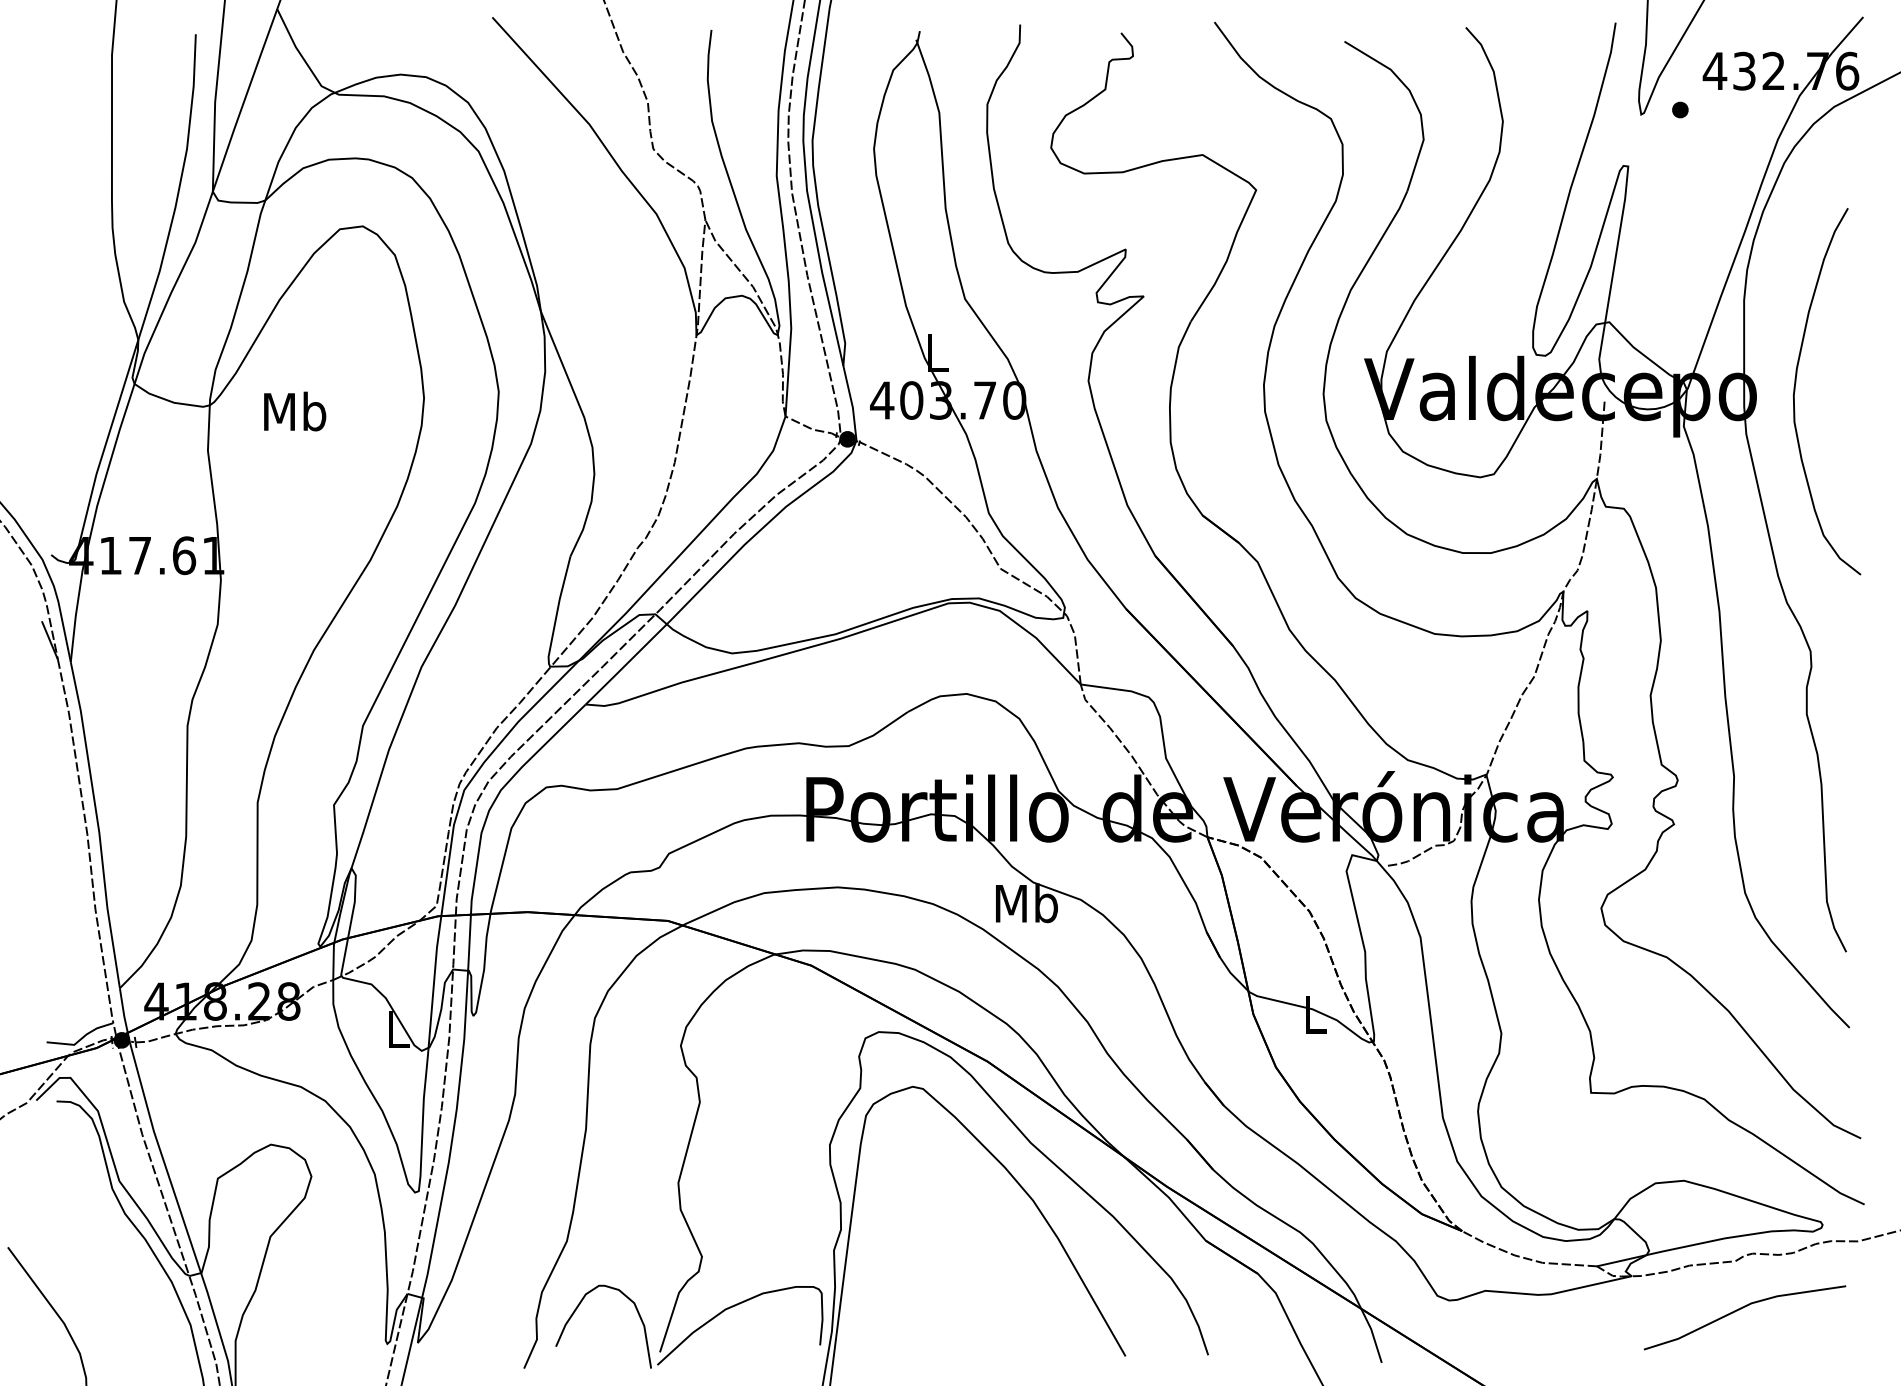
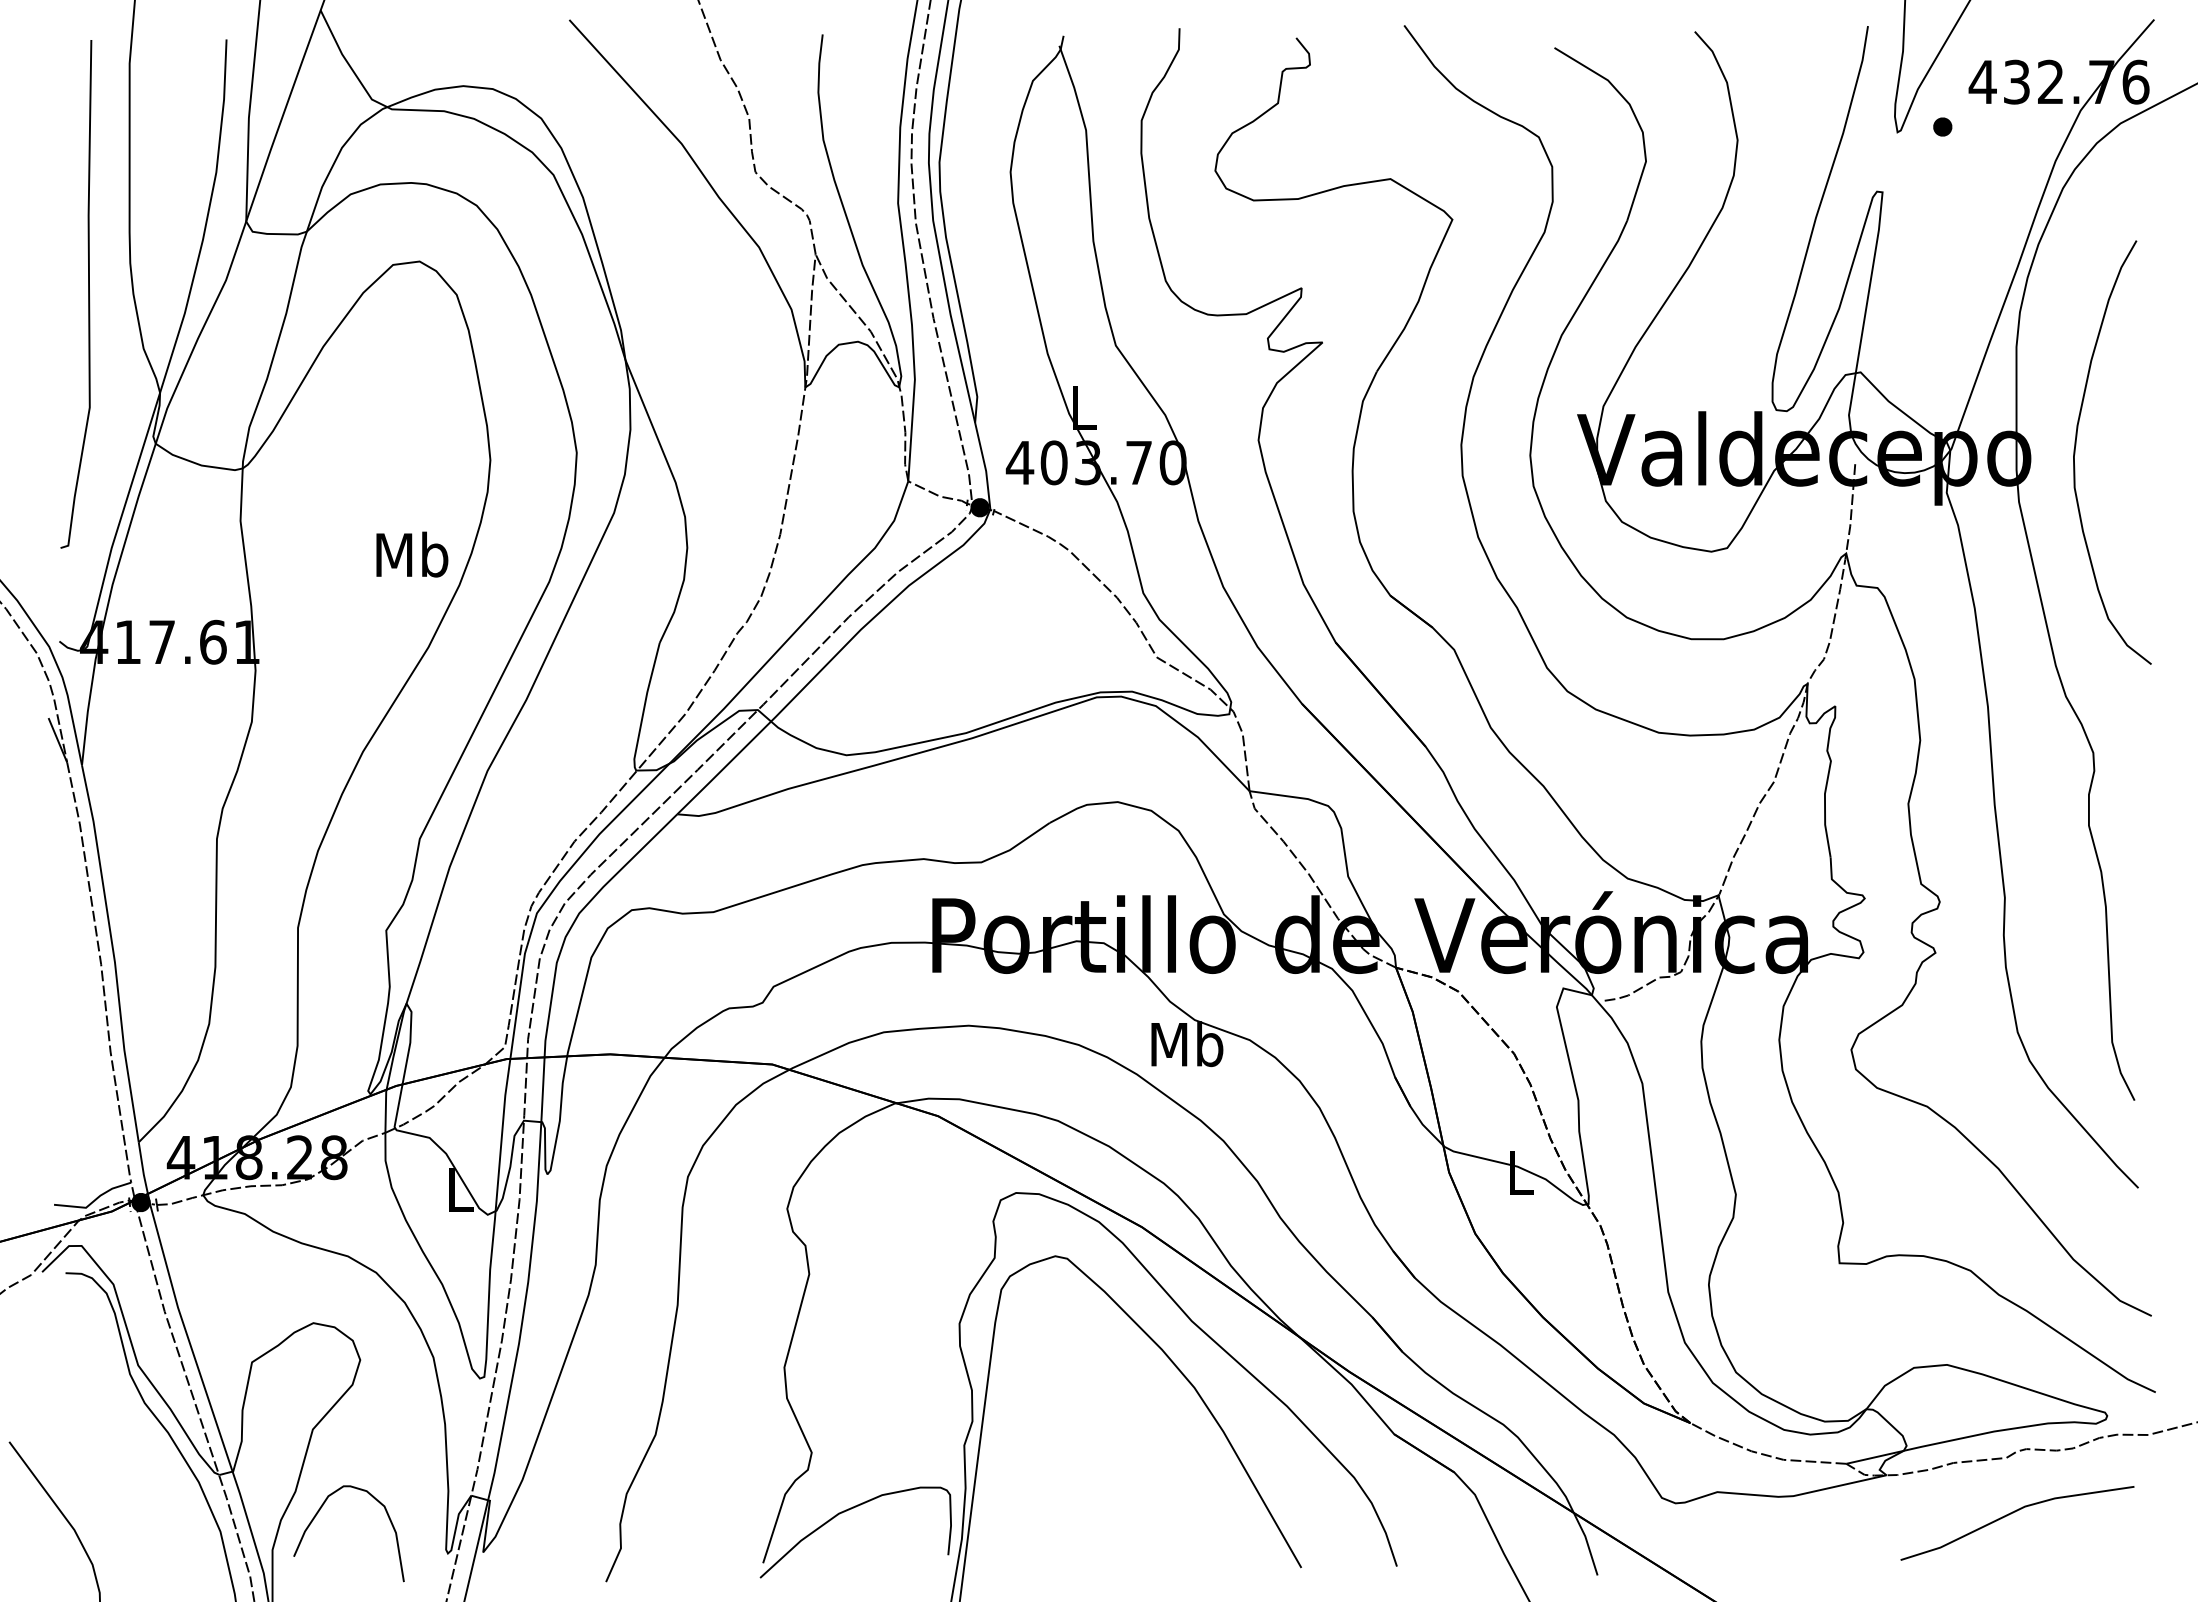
curve: (76, 254) -> (88, 294), added
text: (295, 411) -> (412, 554), moved
curve: (577, 1309) -> (318, 1513), moved

